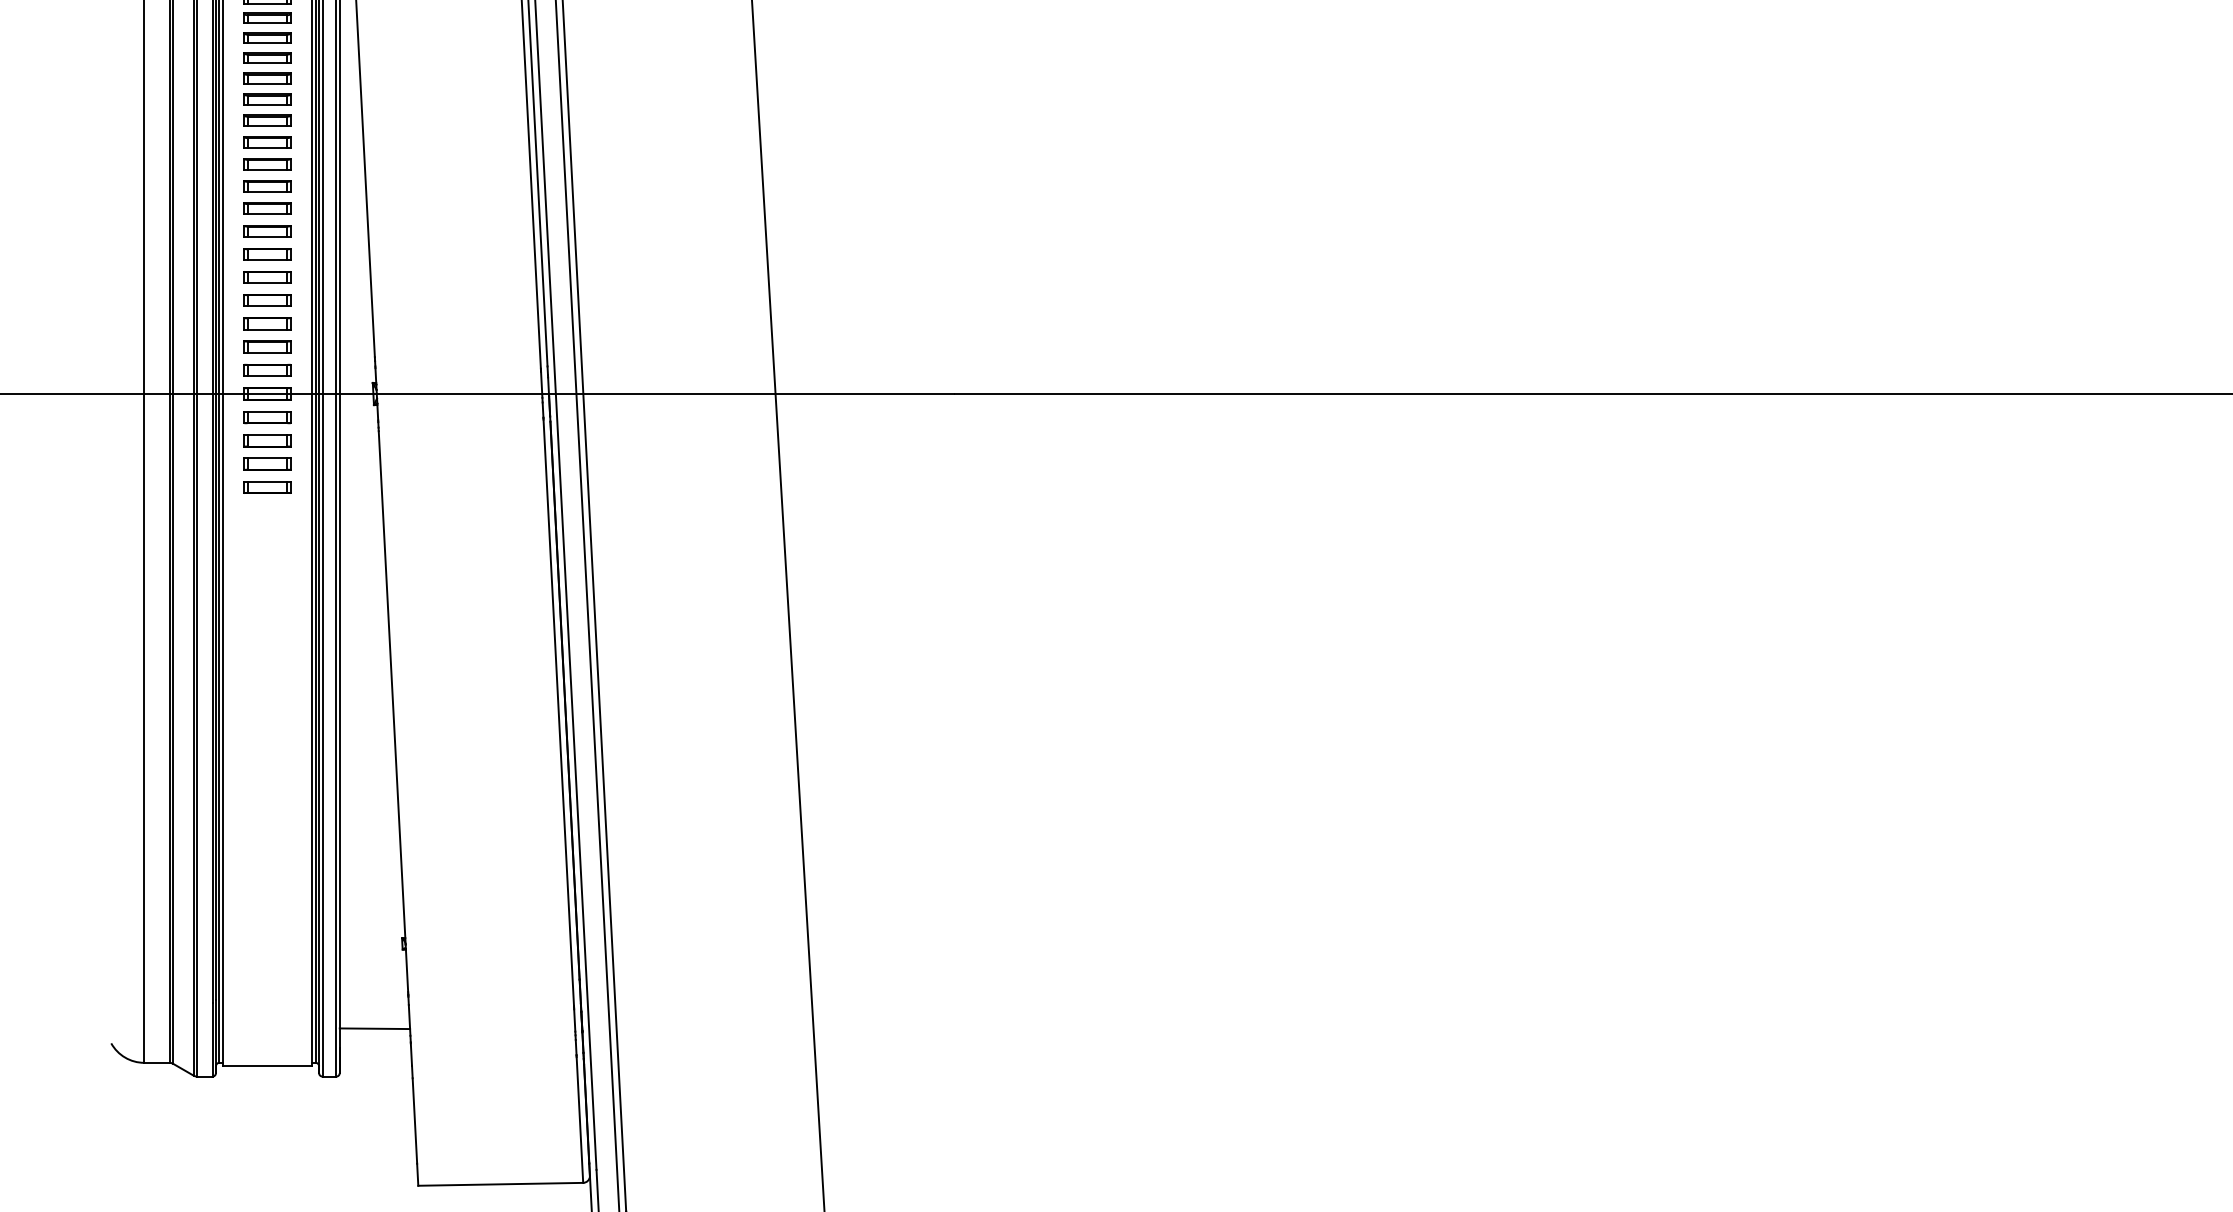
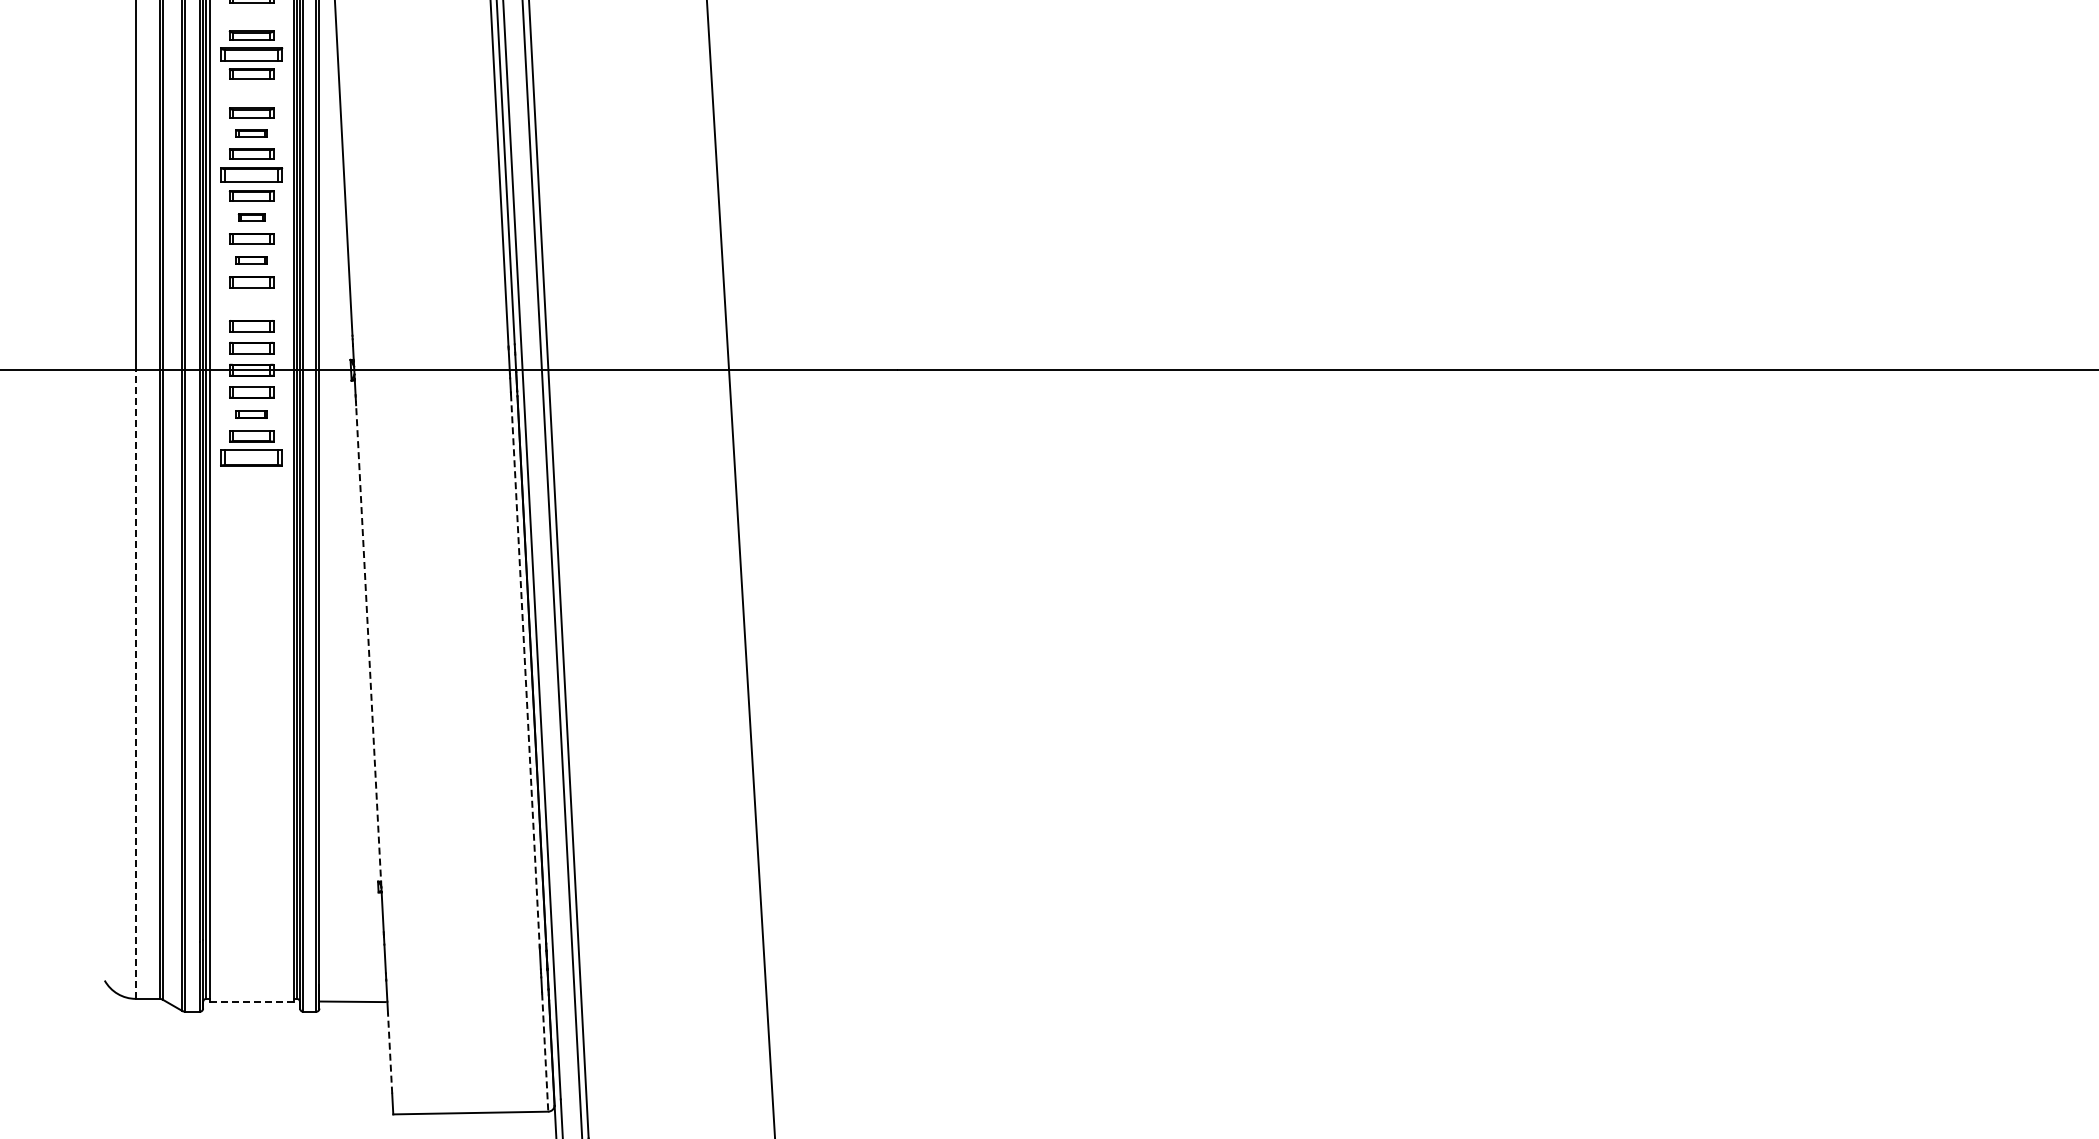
part: (267, 17) -> (251, 16), removed
part: (267, 58) -> (251, 54), size x1.4
part: (267, 98) -> (251, 92), removed
part: (267, 142) -> (251, 133), size x0.7
part: (267, 185) -> (251, 174), size x1.4
part: (267, 231) -> (251, 217), size x0.6
part: (267, 277) -> (251, 260), size x0.7
part: (267, 324) -> (251, 304), removed
part: (267, 441) -> (251, 414), size x0.7
part: (267, 487) -> (251, 458), size x1.4
line: (391, 686) -> (368, 645), solid -> dashed
line: (558, 713) -> (525, 670), solid -> dashed
line: (144, 728) -> (135, 684), solid -> dashed
line: (374, 1028) -> (352, 1001), moved
line: (268, 1066) -> (252, 1002), solid -> dashed
line: (415, 1120) -> (390, 1053), solid -> dashed
line: (580, 1120) -> (545, 1053), solid -> dashed

